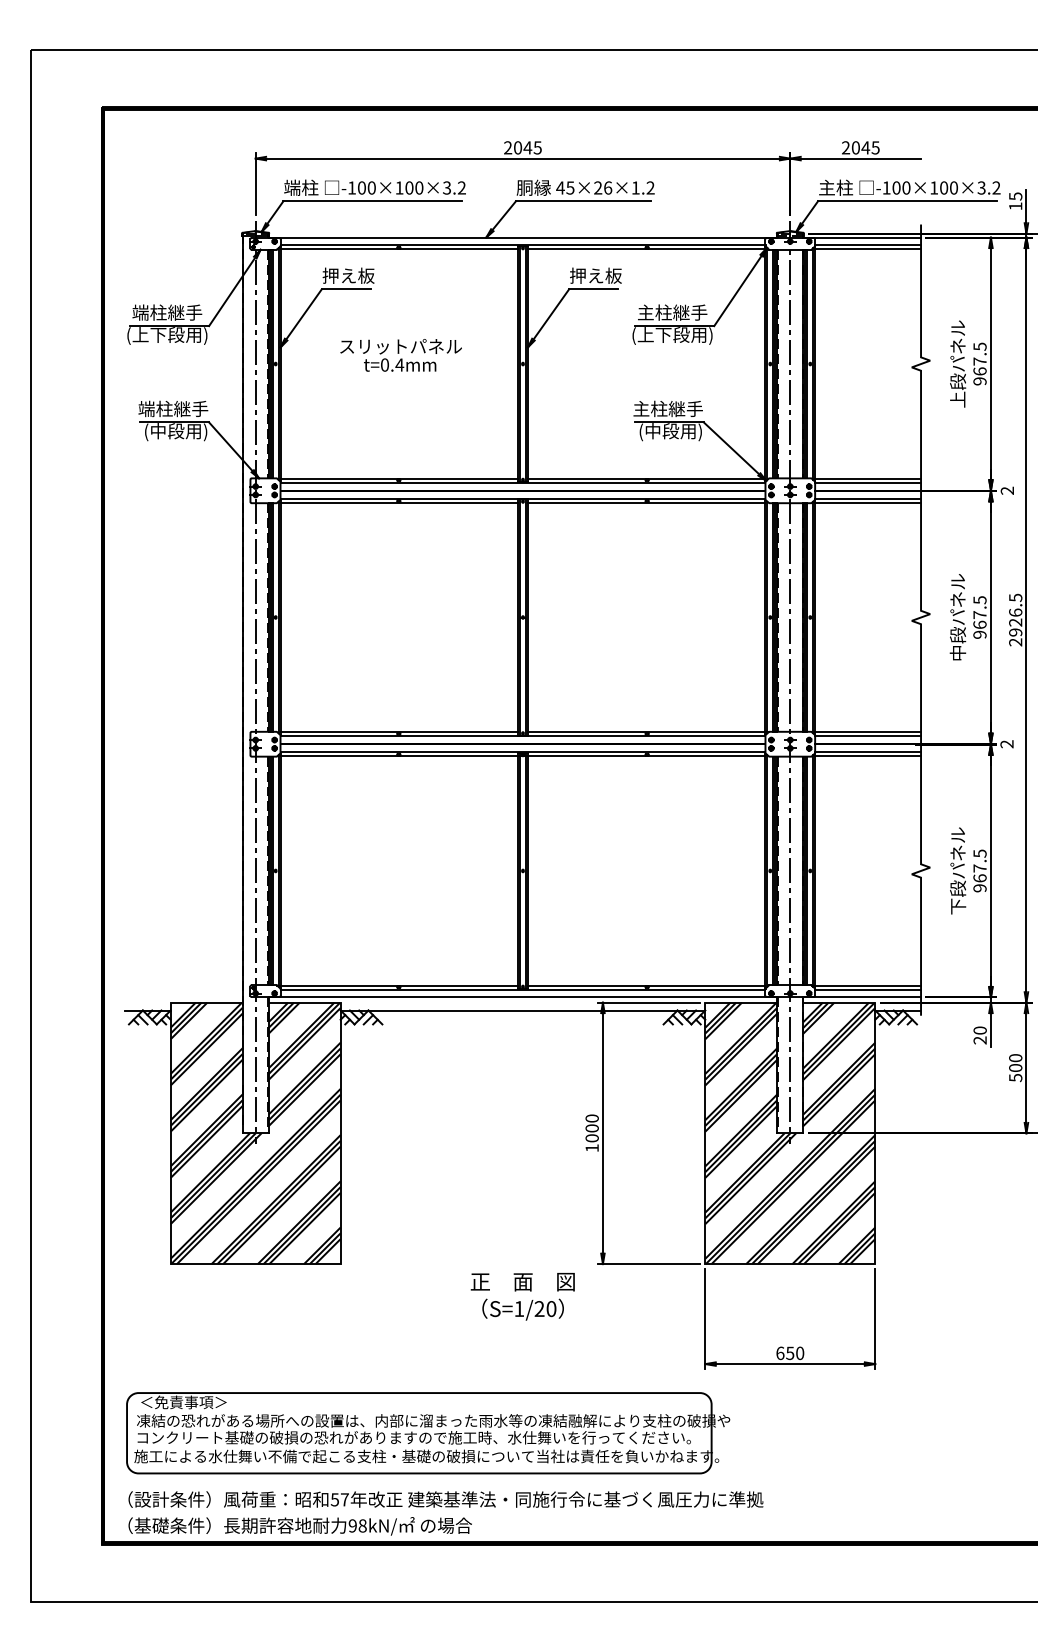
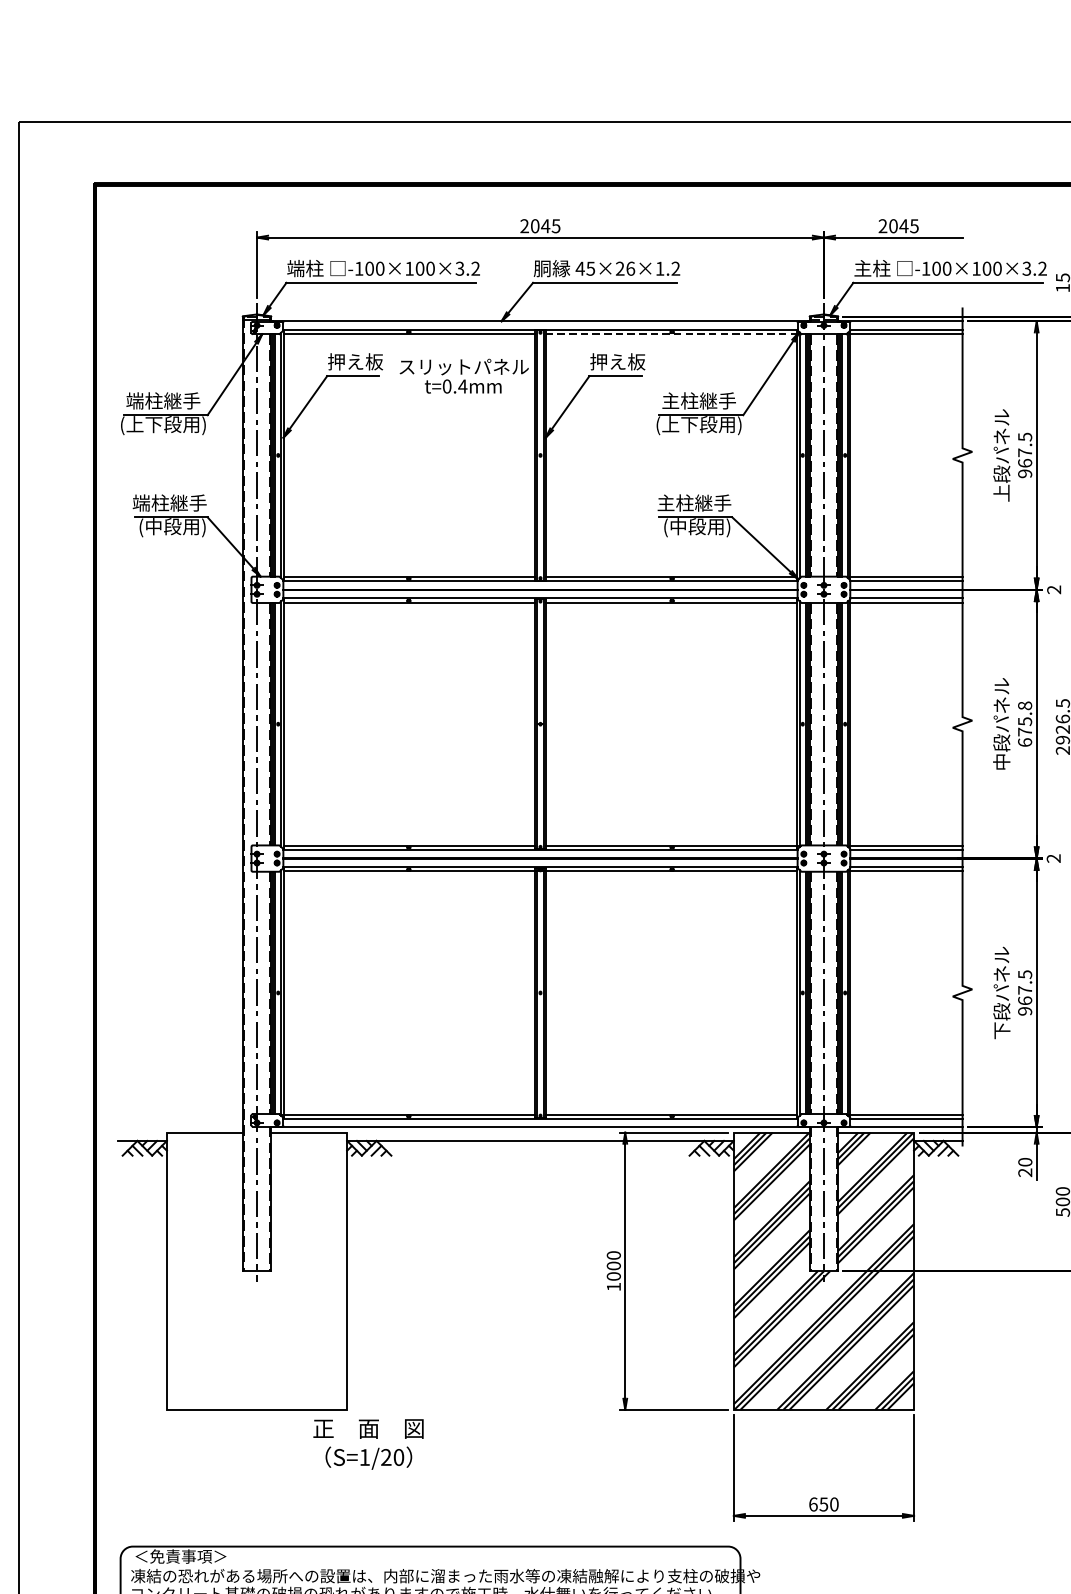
line: (646, 249) -> (671, 333), solid -> dashed
text: (400, 355) -> (463, 376), moved
text: (979, 617) -> (1024, 724), 967.5 -> 675.8
hatch: (255, 1133) -> (256, 1271), removed
text: (522, 1296) -> (368, 1444), moved

